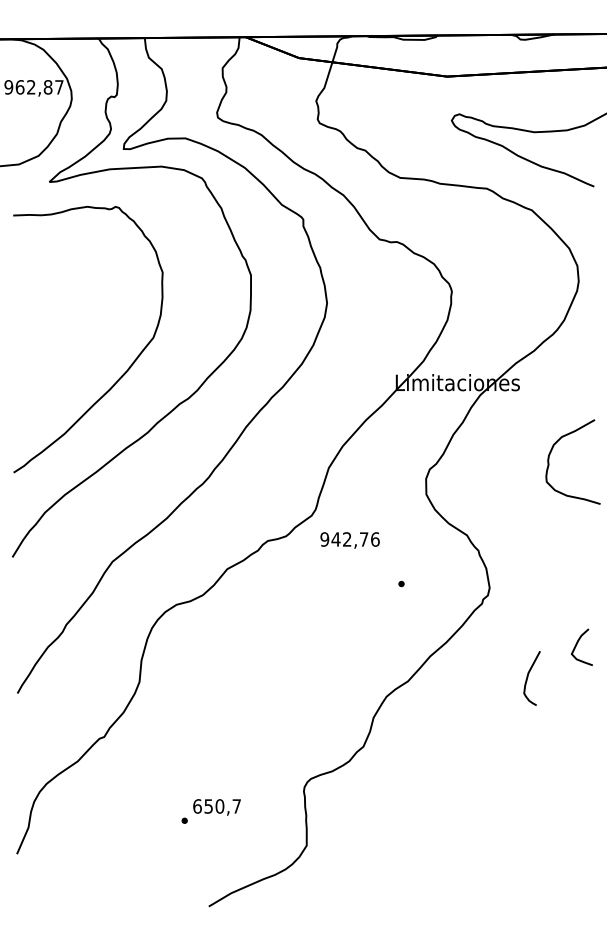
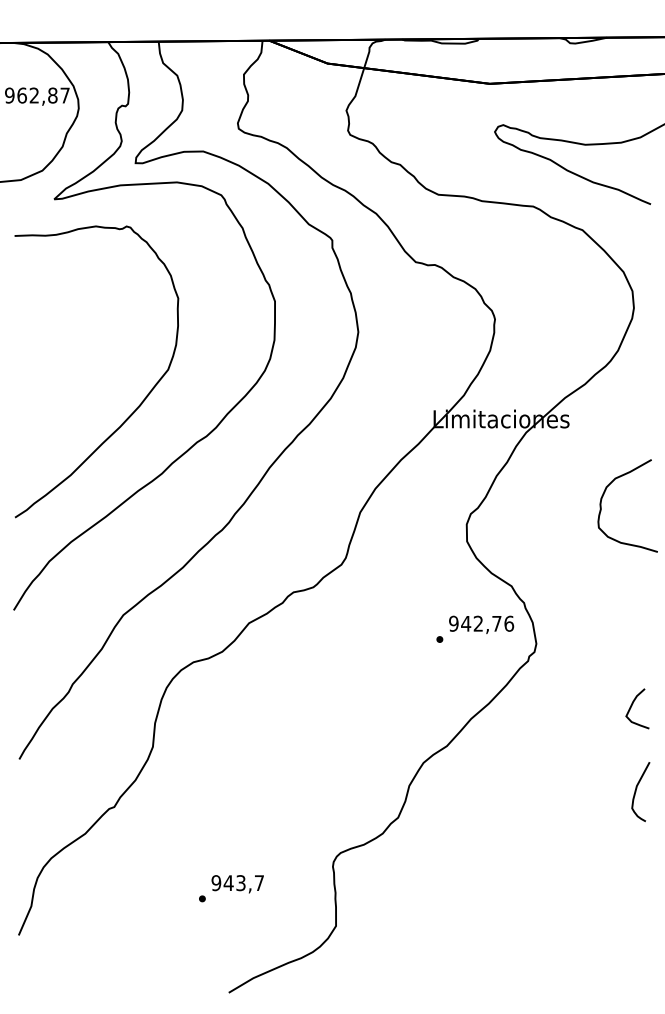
text: (350, 540) -> (481, 624), moved
curve: (528, 678) -> (636, 792), moved
text: (208, 806) -> (228, 883), 650,7 -> 943,7

